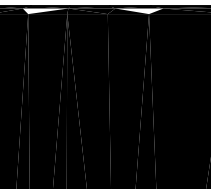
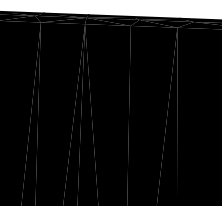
fill: (45, 11) -> (60, 20), added
fill: (139, 11) -> (166, 24), added

